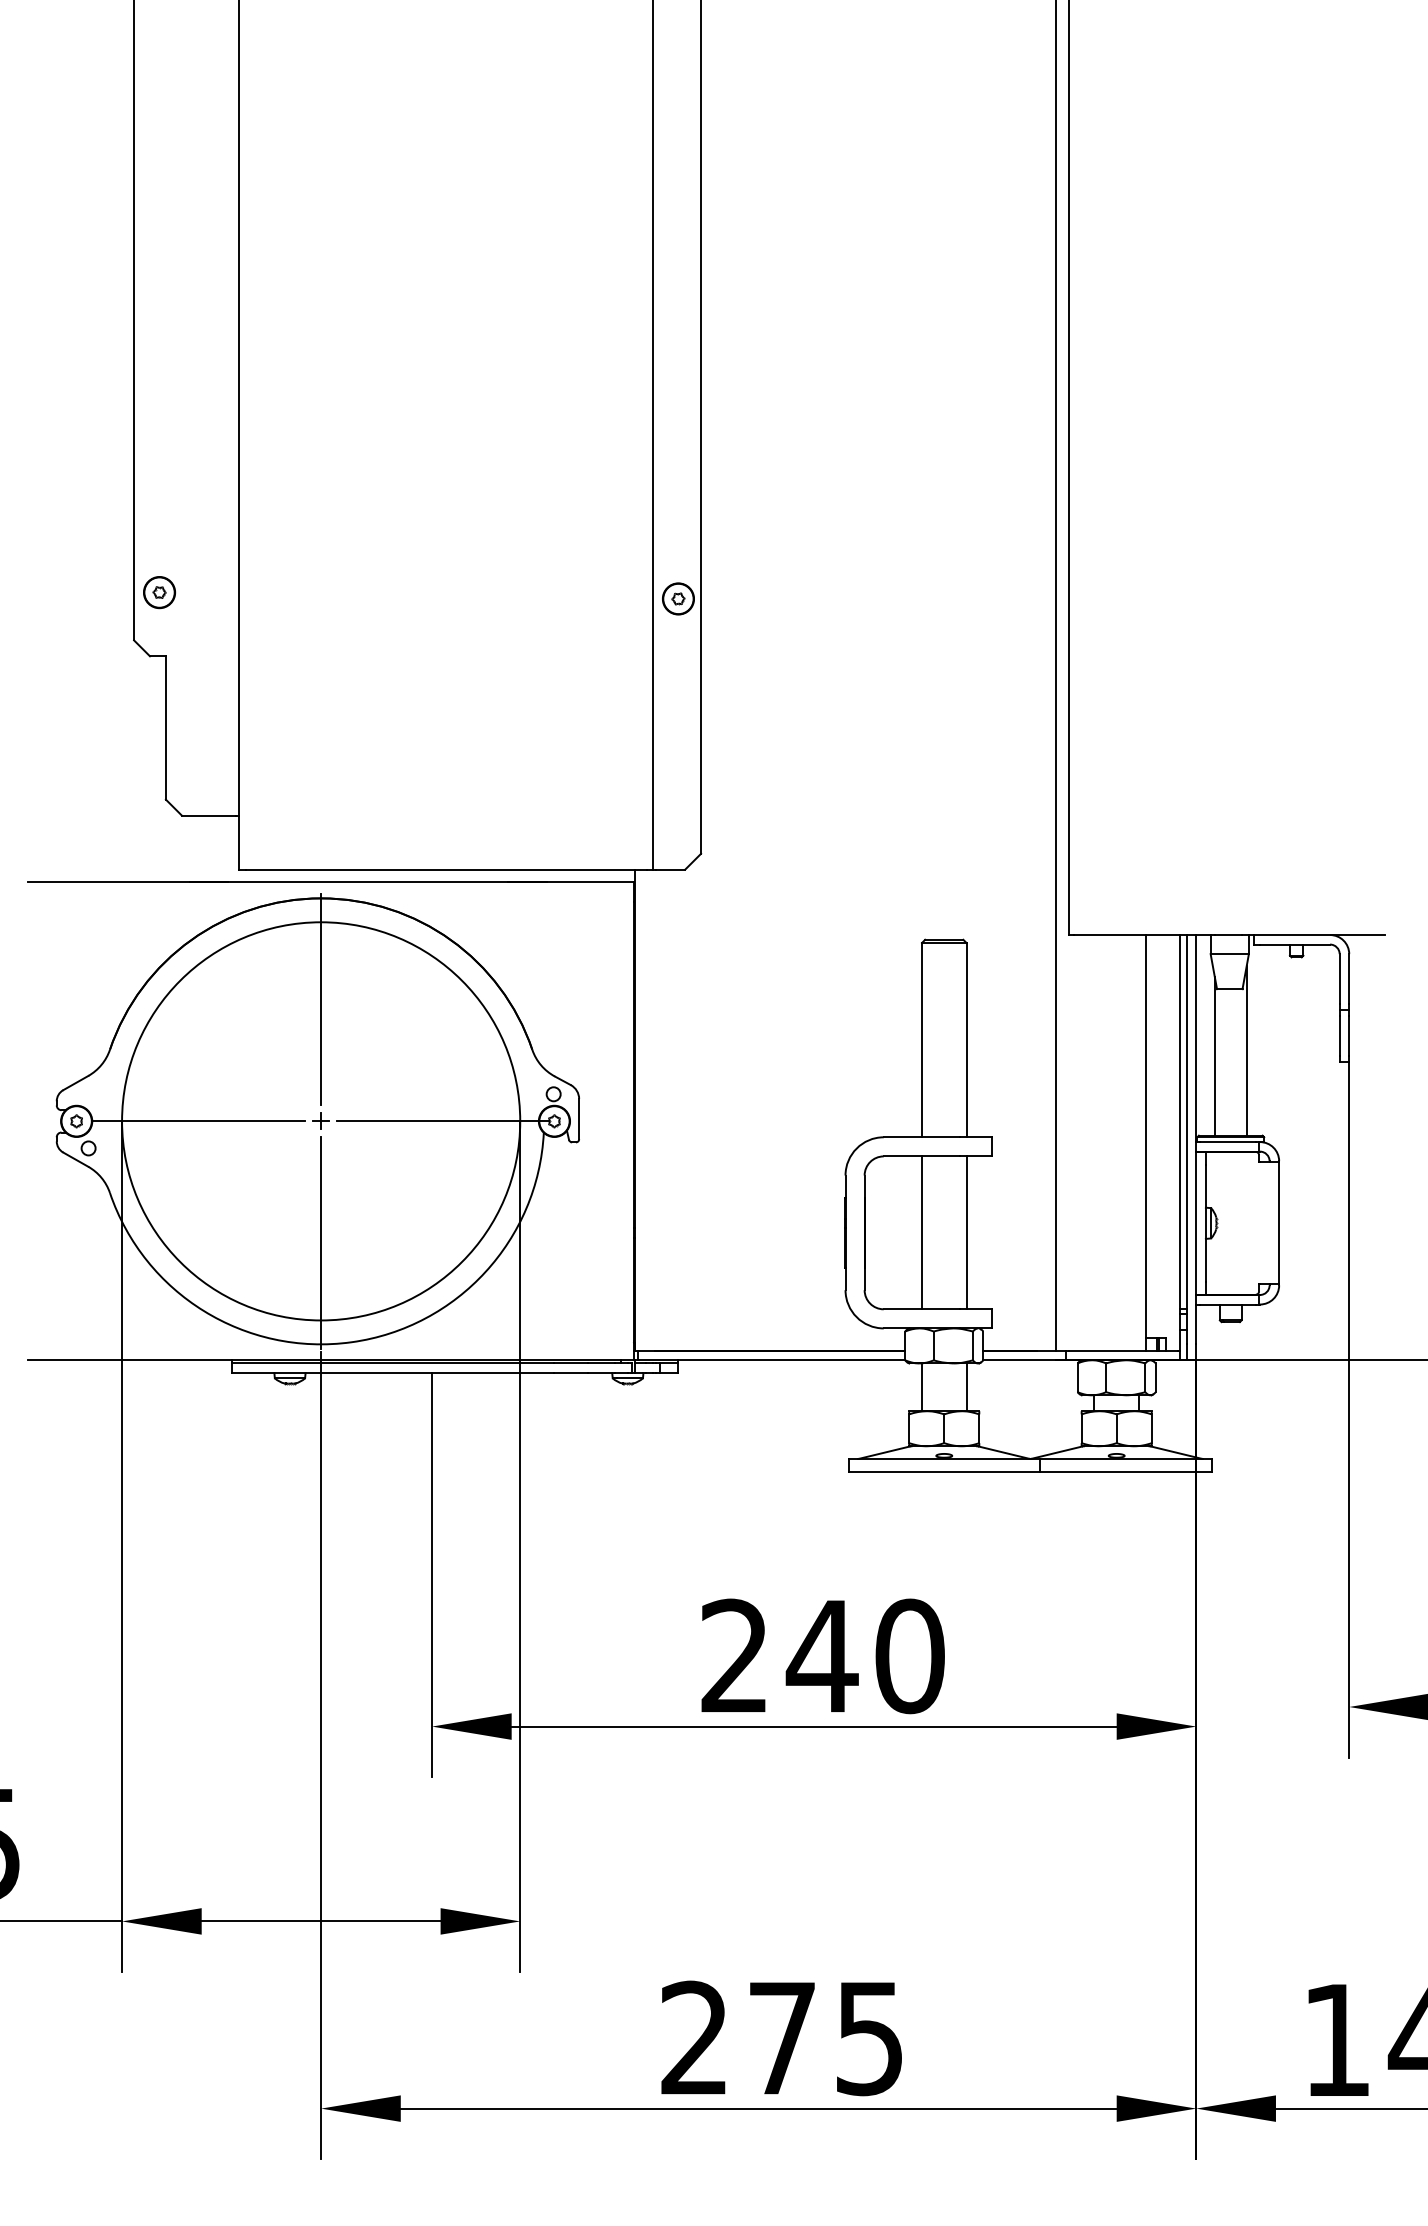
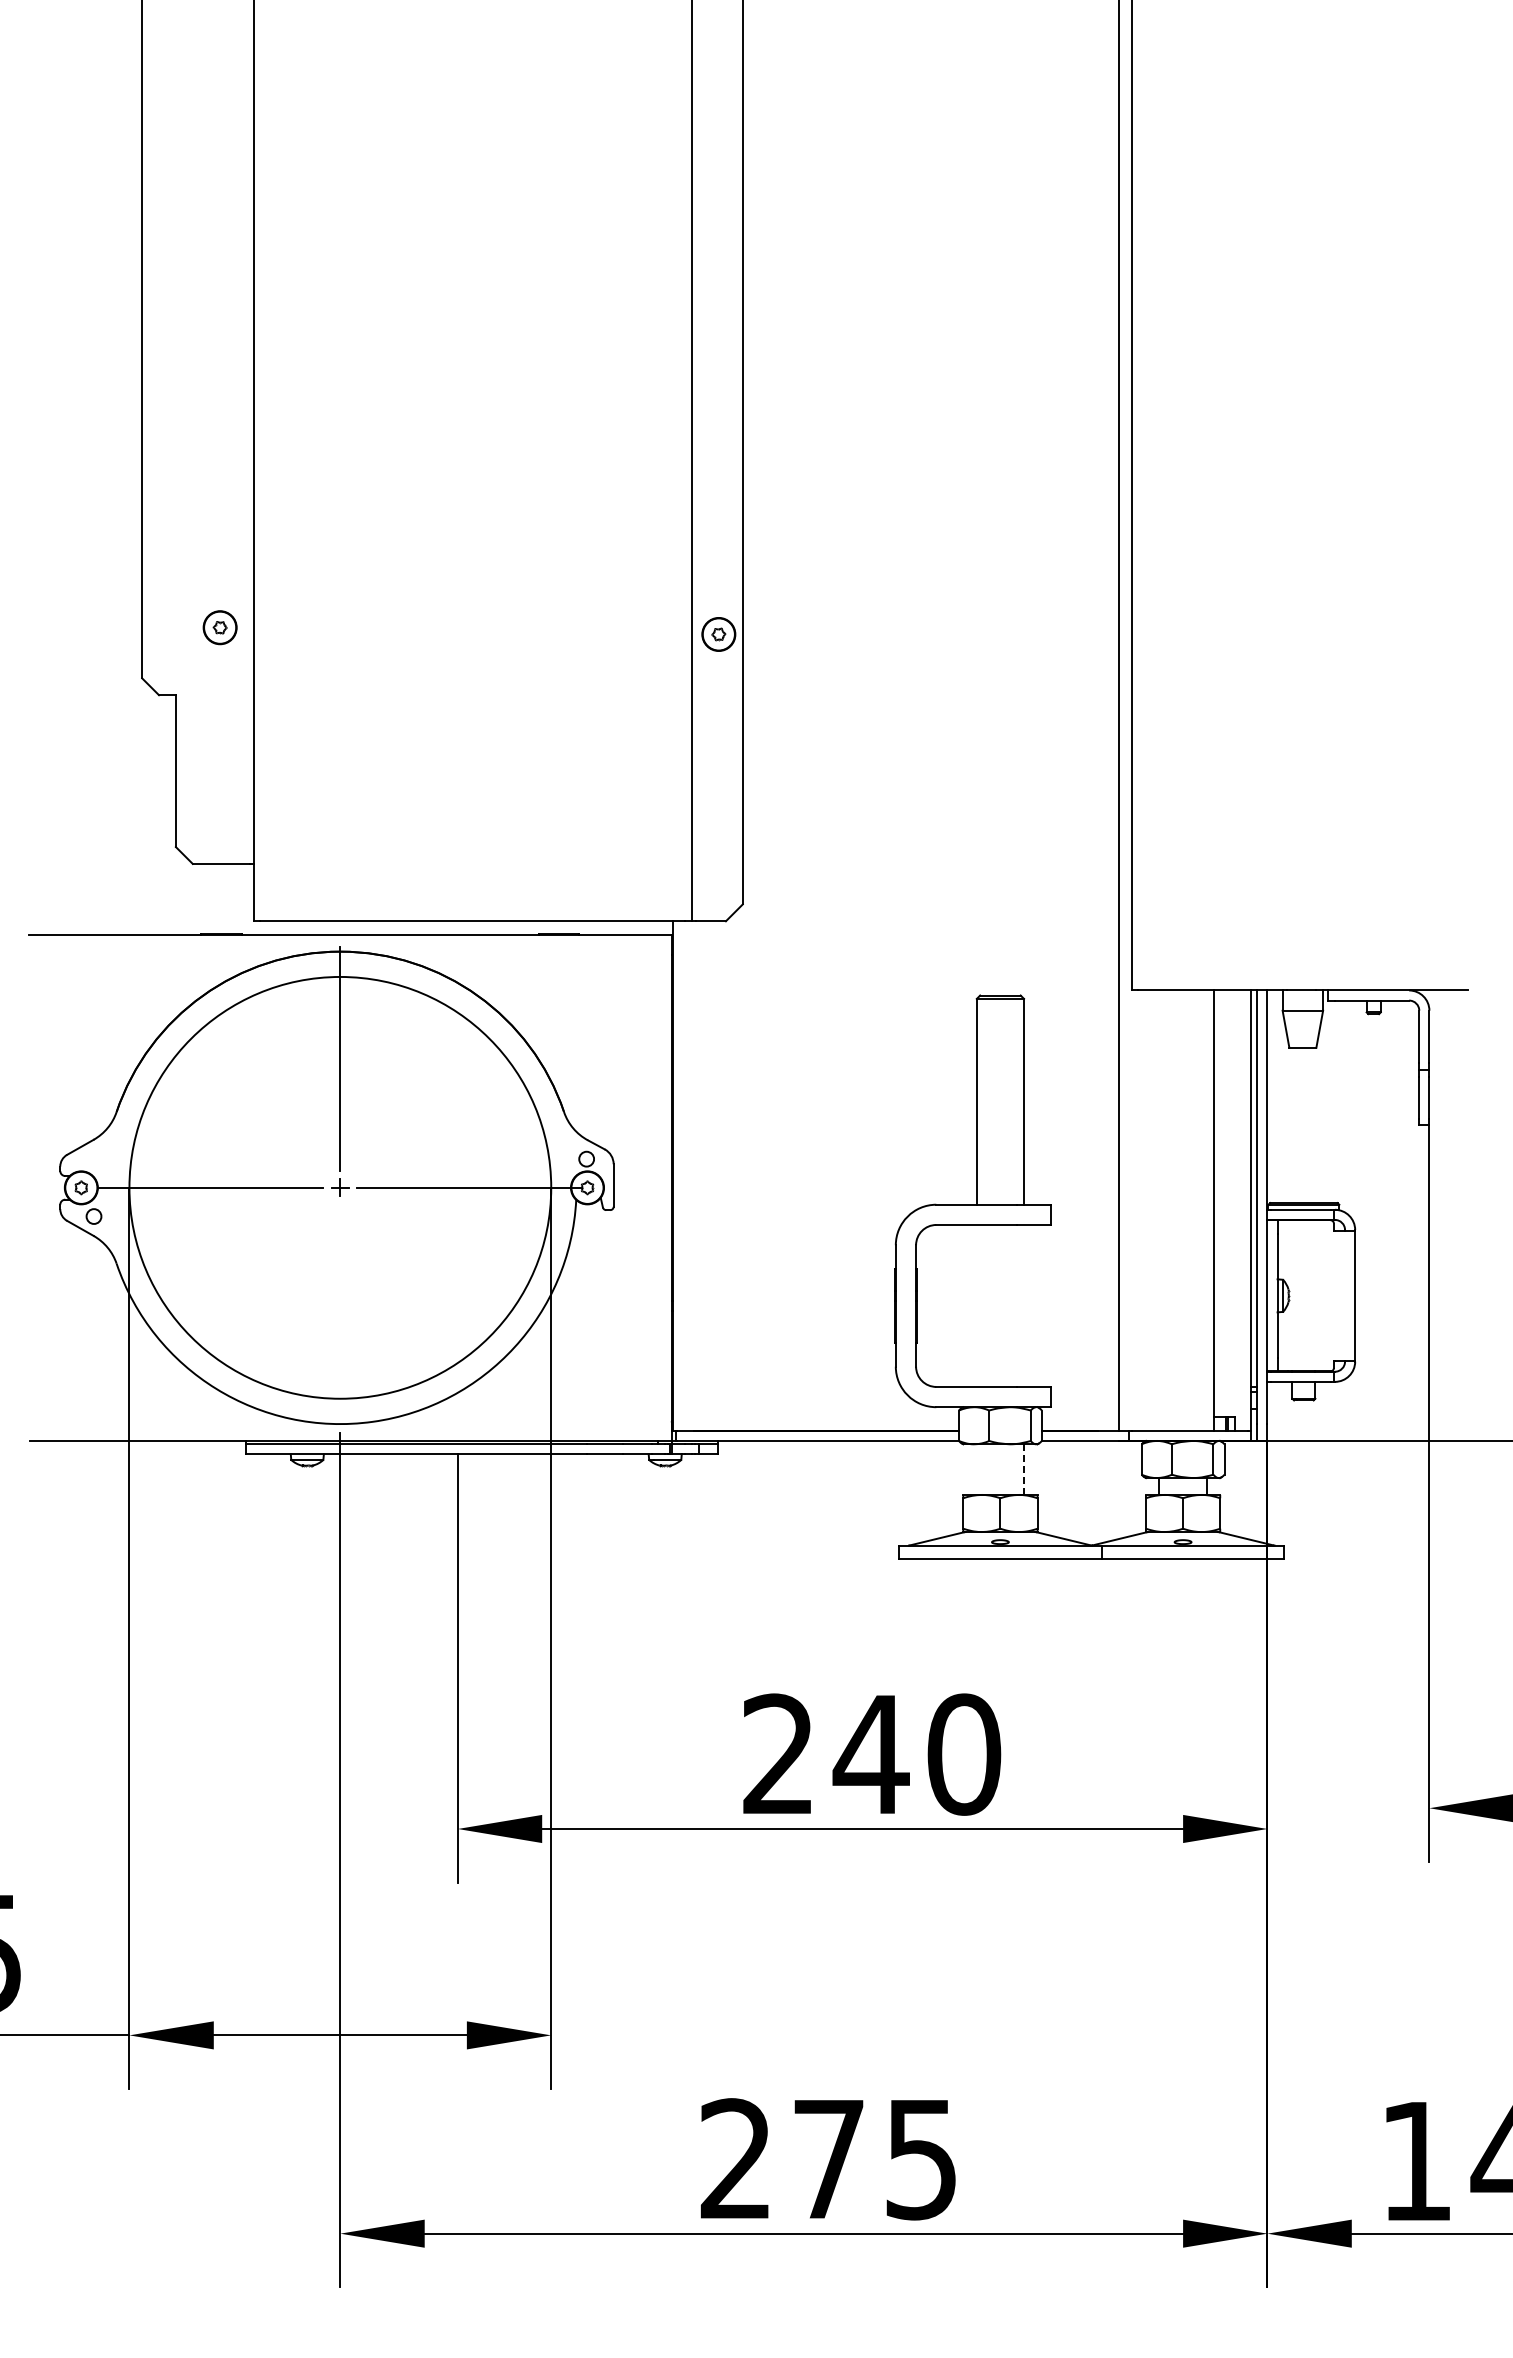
part: (158, 592) -> (219, 627), moved
line: (1246, 1051) -> (1320, 1113), removed
line: (1215, 1055) -> (1287, 1118), removed
line: (921, 1232) -> (976, 1305), removed
line: (966, 1232) -> (1024, 1305), removed
line: (321, 1242) -> (340, 1316), removed
line: (921, 1387) -> (976, 1469), removed
line: (966, 1387) -> (1024, 1469), solid -> dashed

